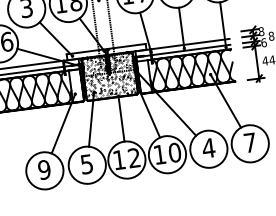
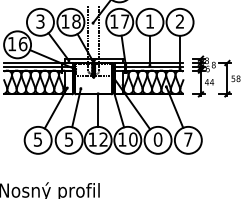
hatch: (109, 76) -> (93, 78), removed
text: (207, 148) -> (157, 139), 4 -> 0
text: (43, 169) -> (37, 139), 9 -> 5

